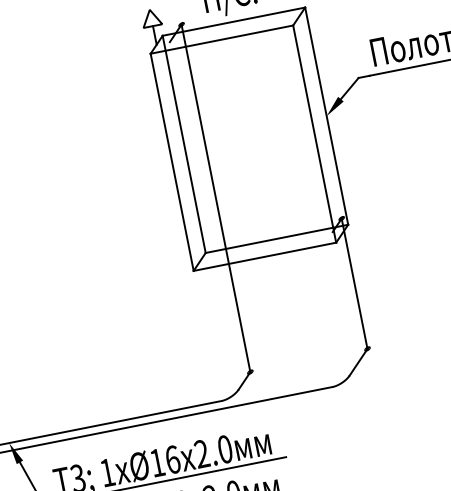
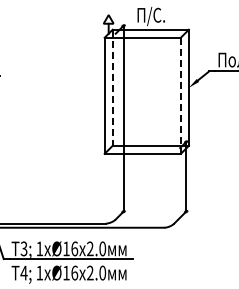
line: (314, 135) -> (180, 96), solid -> dashed
line: (184, 145) -> (112, 88), solid -> dashed

